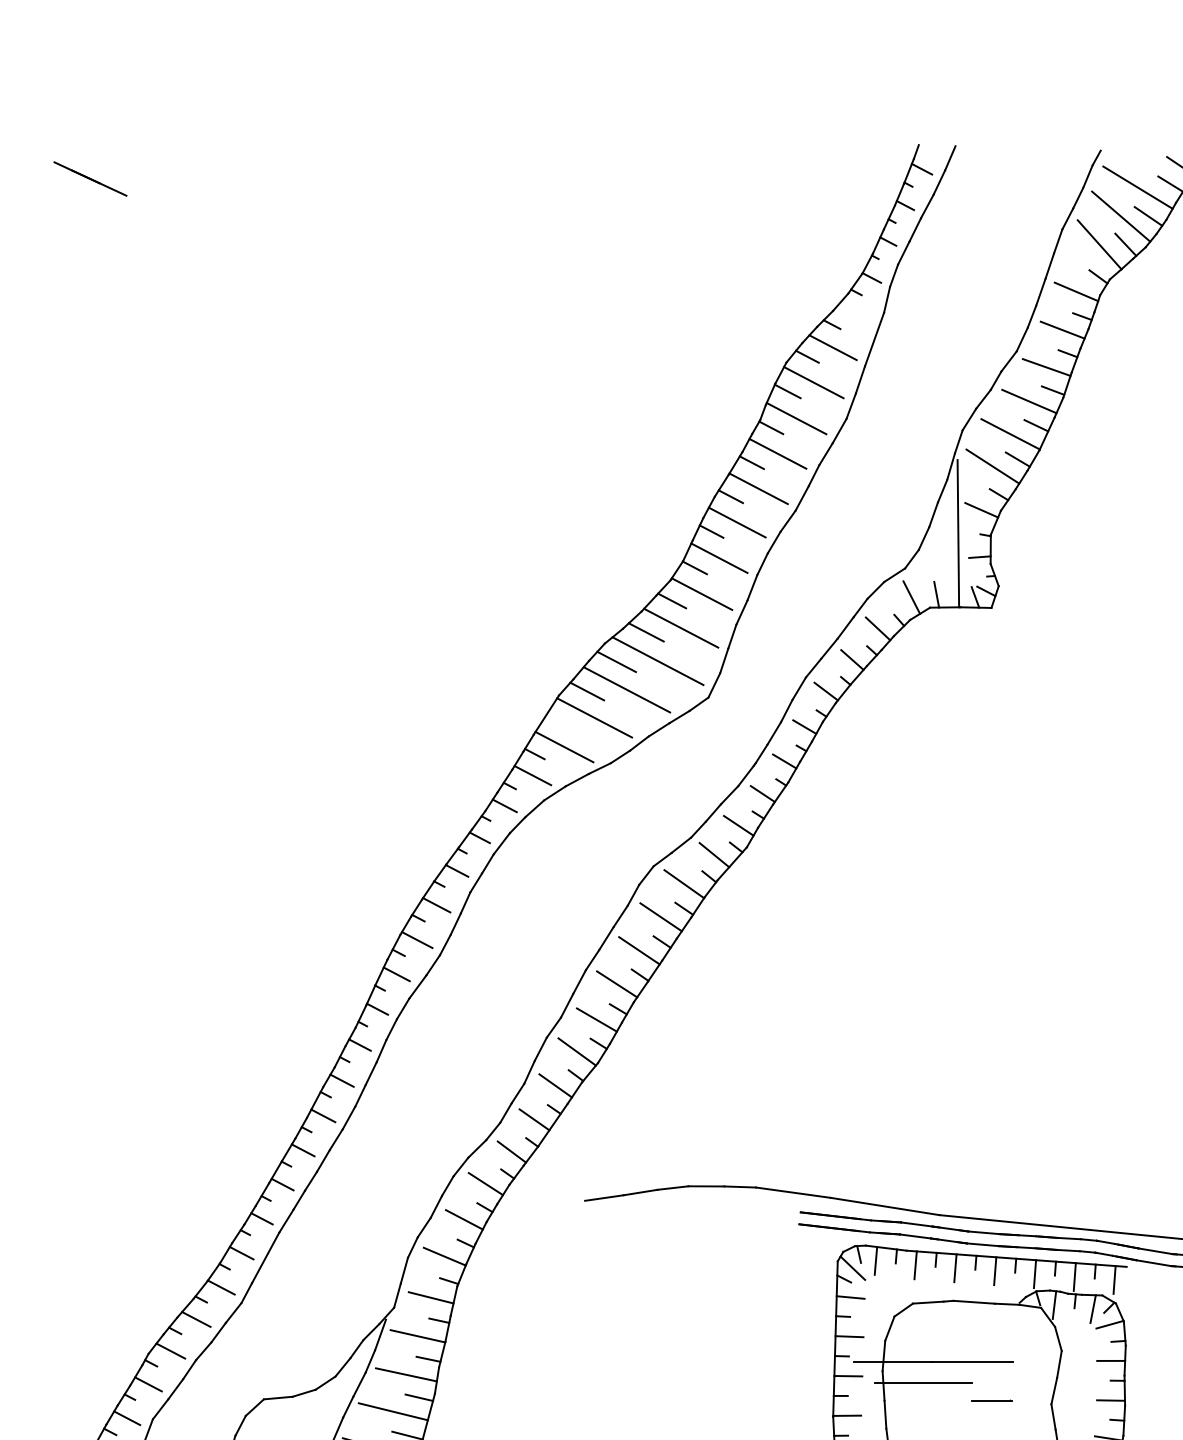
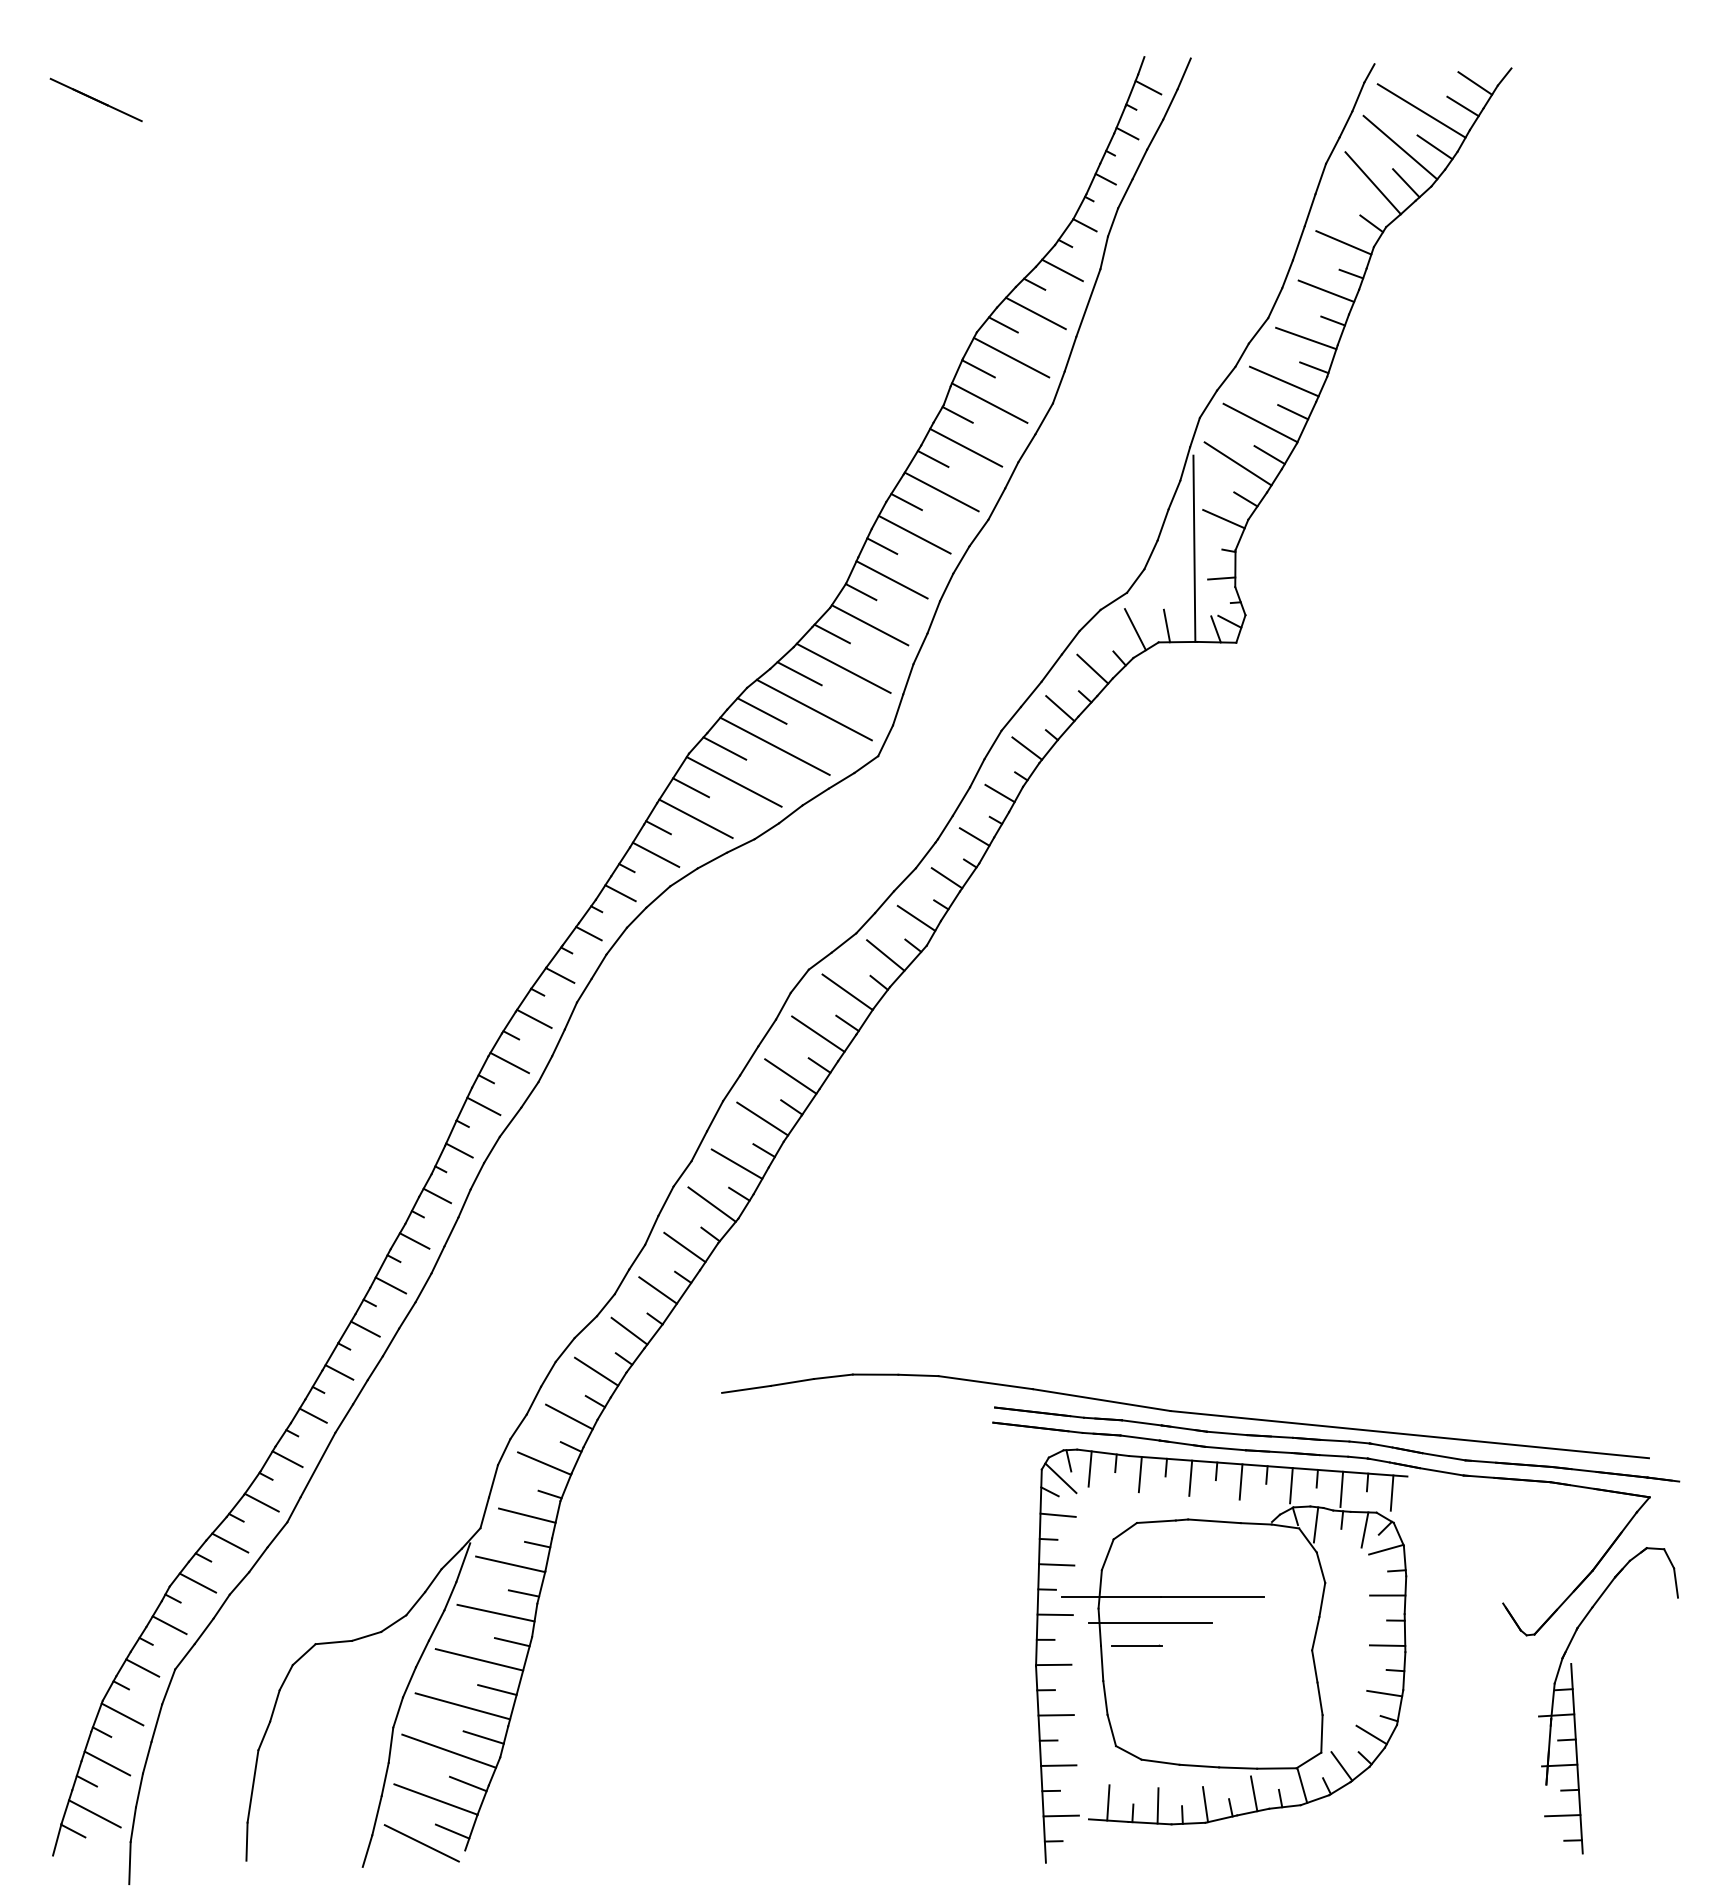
line: (854, 313) -> (1062, 270), added
line: (560, 722) -> (691, 787), added
line: (991, 1400) -> (1136, 1645), moved

